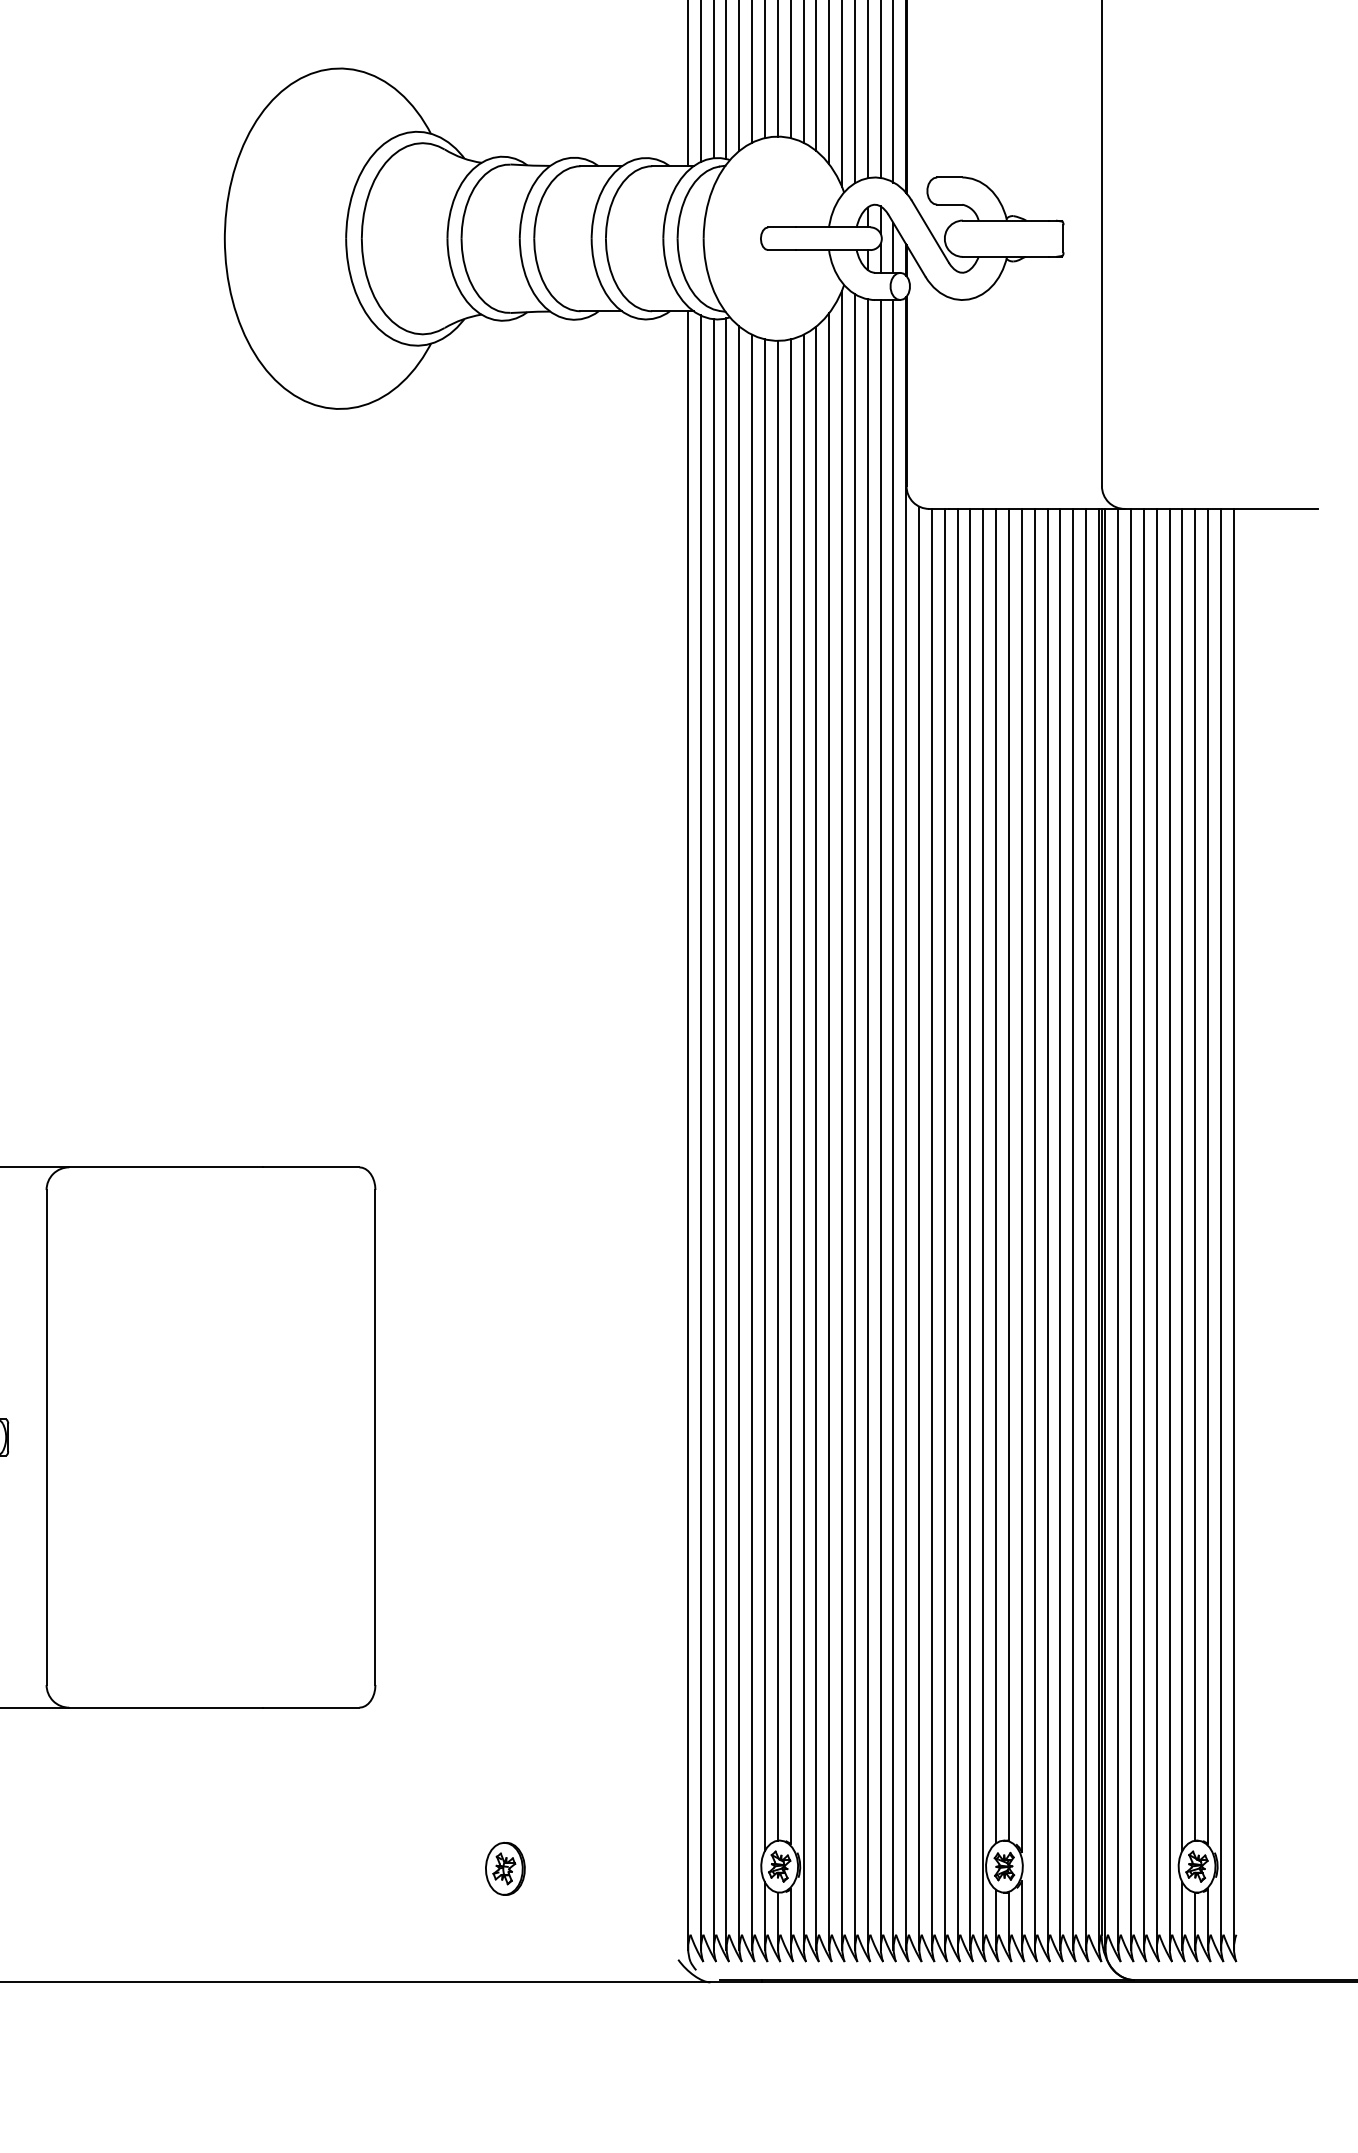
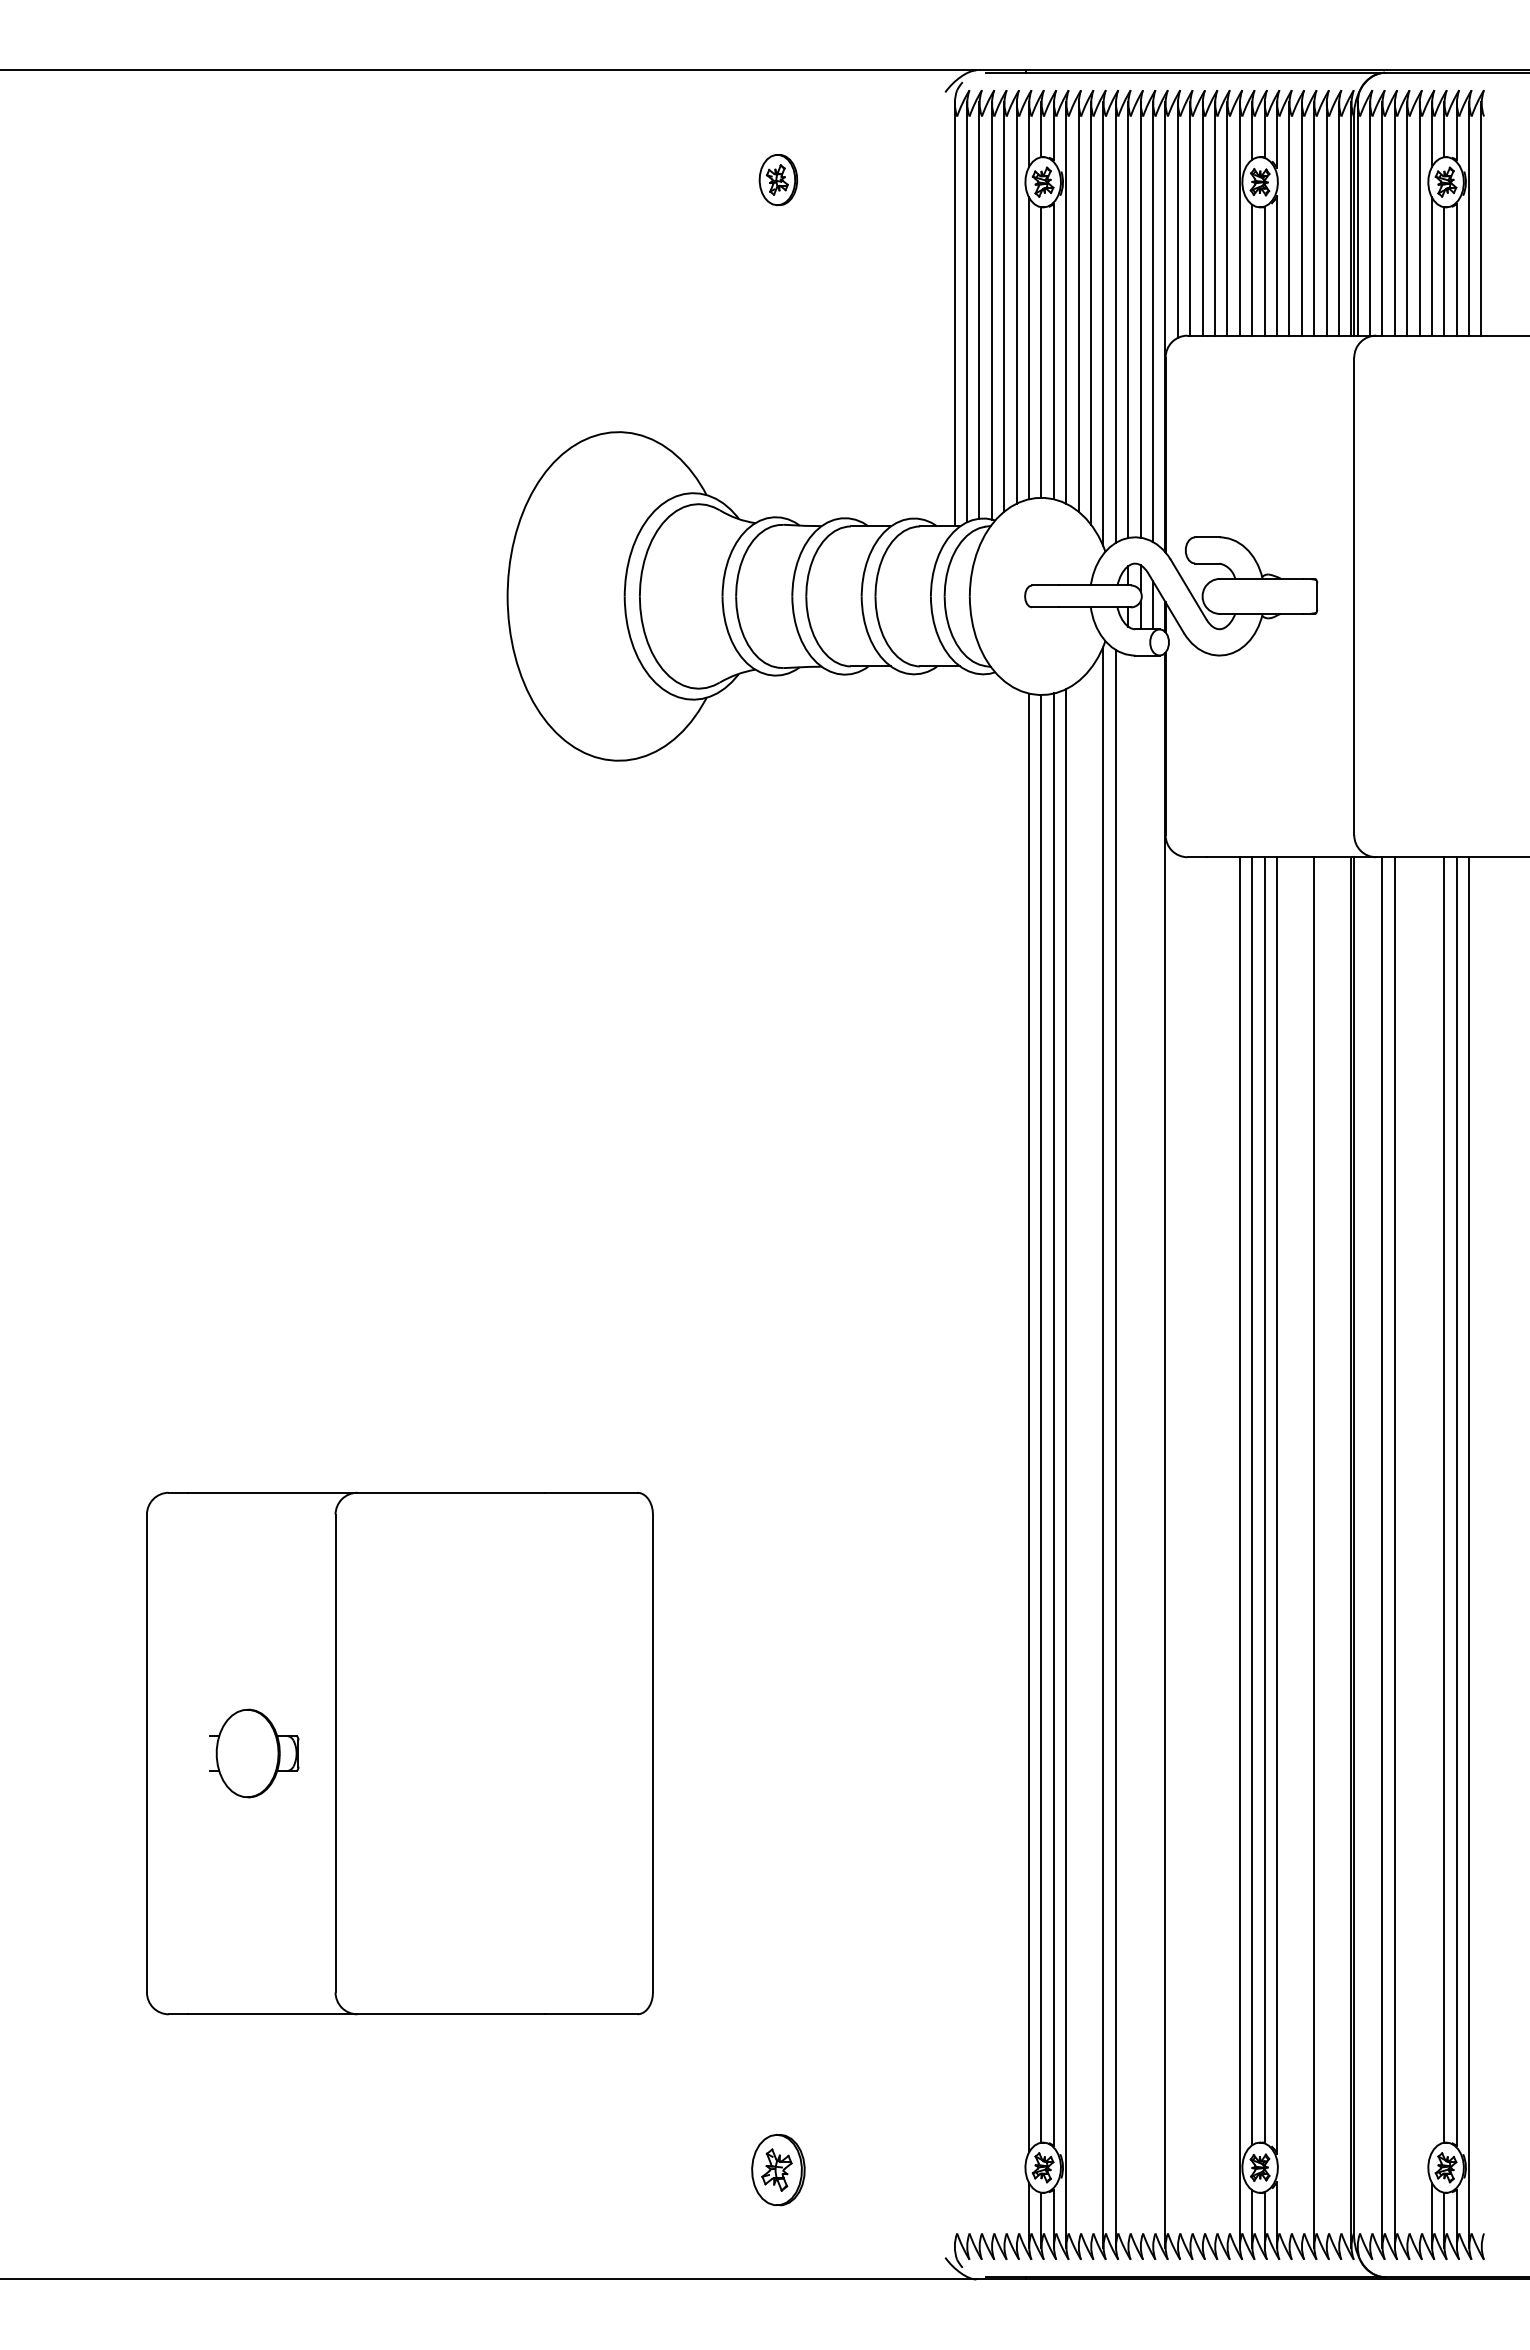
line: (868, 1123) -> (1128, 1450), removed
line: (880, 1124) -> (1140, 1451), removed
line: (892, 1124) -> (1152, 1451), removed
line: (687, 1129) -> (954, 1456), removed
line: (828, 1130) -> (1090, 1457), removed
line: (701, 1131) -> (967, 1458), removed
line: (713, 1133) -> (979, 1460), removed
line: (726, 1133) -> (991, 1460), removed
line: (739, 1138) -> (1004, 1464), removed
line: (816, 1138) -> (1078, 1464), removed
line: (752, 1141) -> (1016, 1467), removed
line: (1181, 1179) -> (1431, 1504), removed
line: (918, 1227) -> (1177, 1550), removed
line: (932, 1229) -> (1190, 1552), removed
line: (944, 1229) -> (1202, 1552), removed
line: (957, 1229) -> (1214, 1552), removed
line: (970, 1229) -> (1227, 1552), removed
line: (1034, 1229) -> (1289, 1552), removed
line: (1047, 1229) -> (1301, 1552), removed
line: (1073, 1229) -> (1326, 1552), removed
line: (1085, 1229) -> (1338, 1552), removed
line: (1105, 1229) -> (1357, 1552), removed
line: (1117, 1229) -> (1369, 1552), removed
line: (1157, 1229) -> (1407, 1552), removed
line: (1169, 1229) -> (1419, 1552), removed
line: (1233, 1229) -> (1481, 1552), removed
part: (505, 1868) -> (778, 2169), size x1.4

